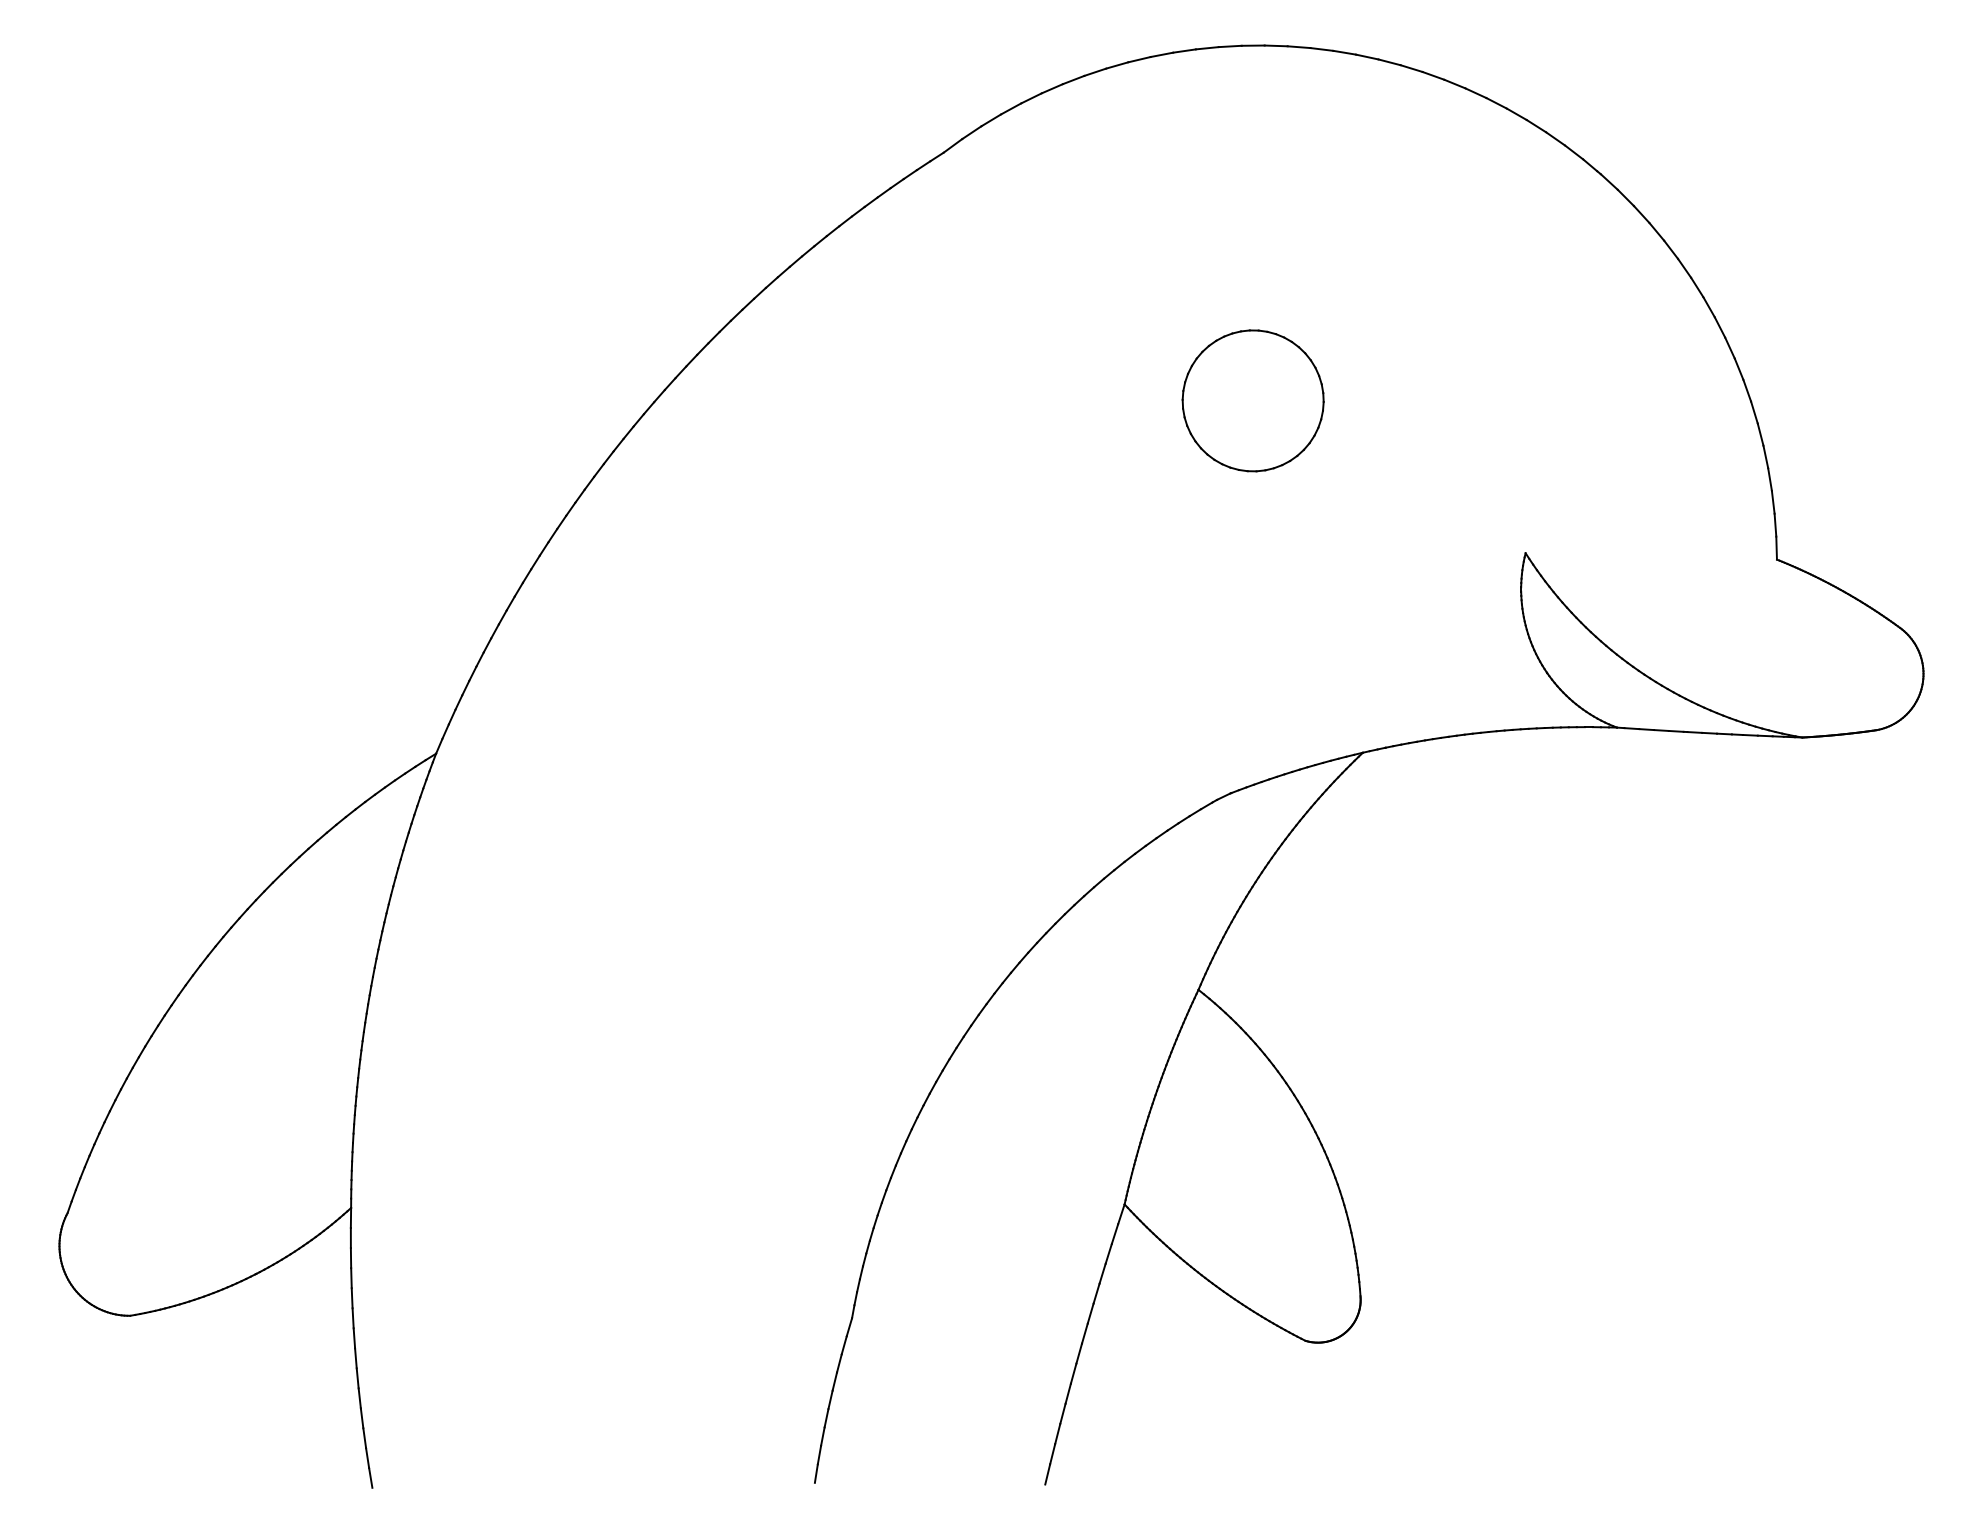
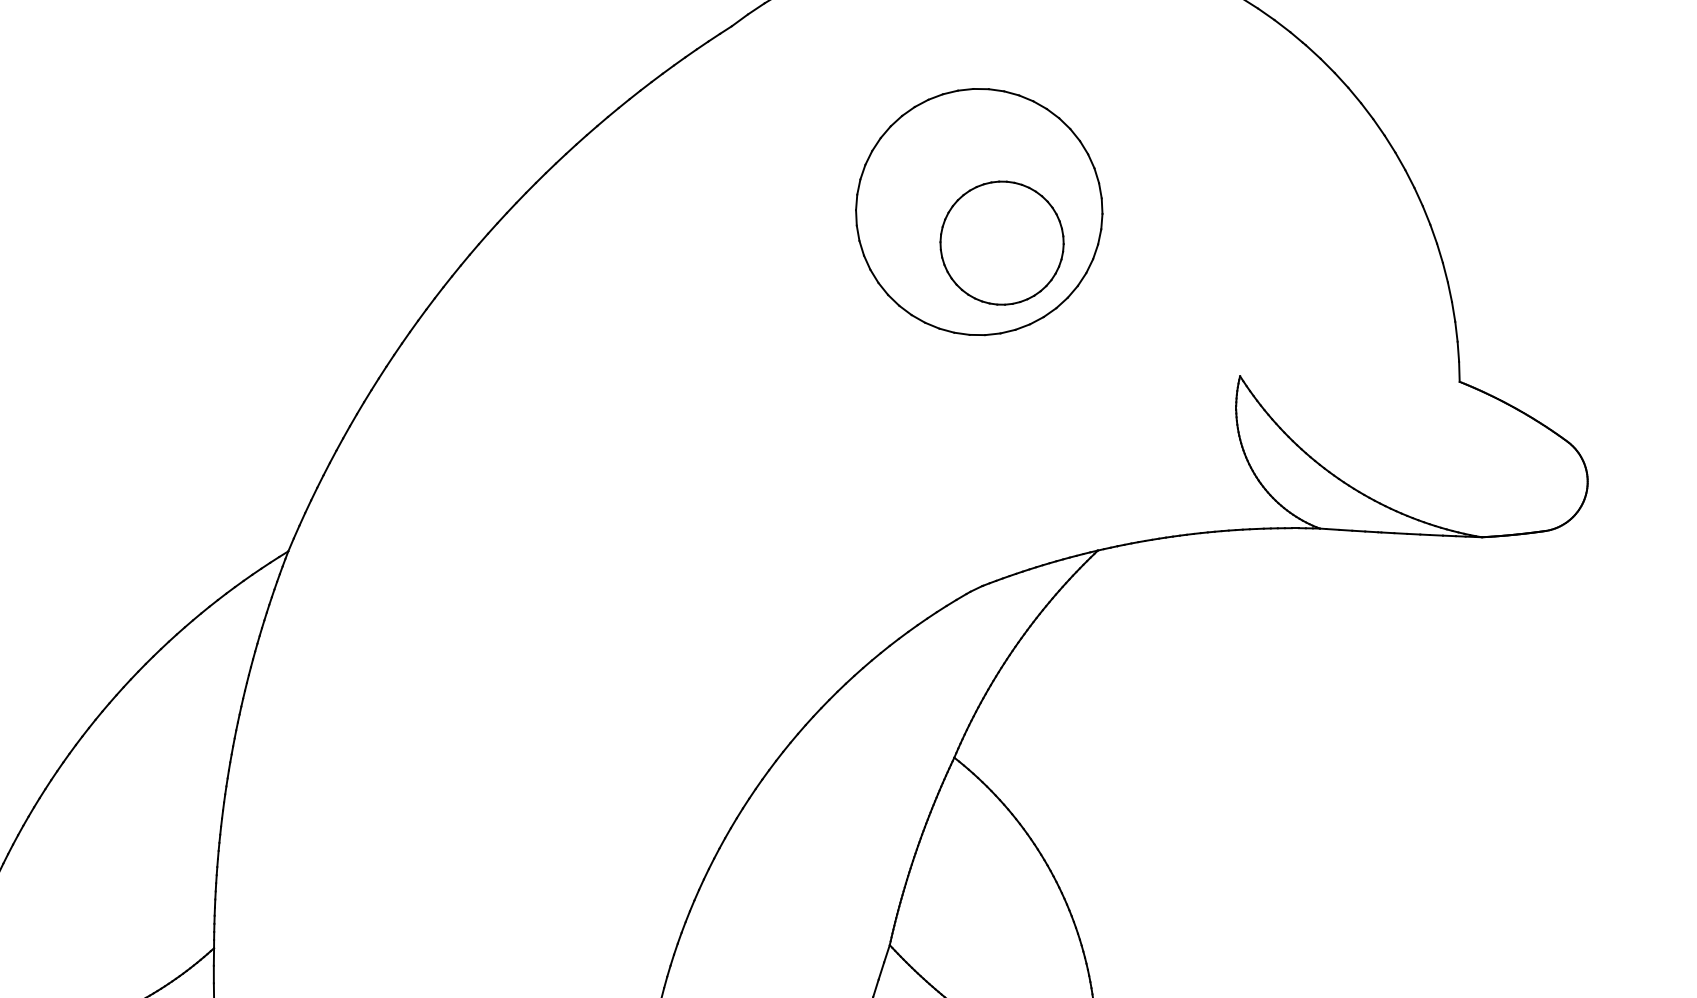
part: (1227, 365) -> (979, 212), added

